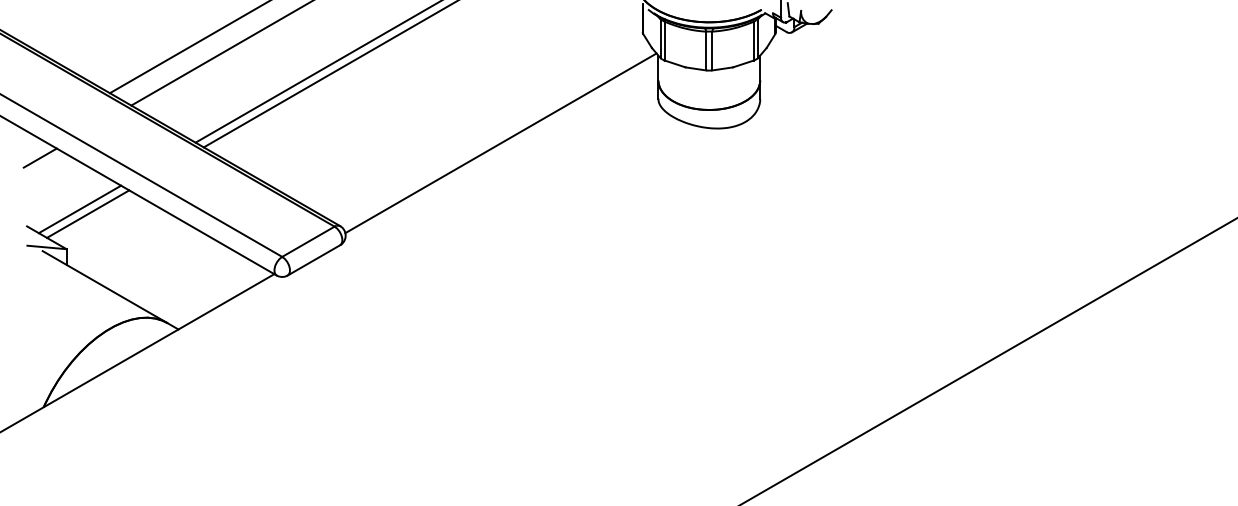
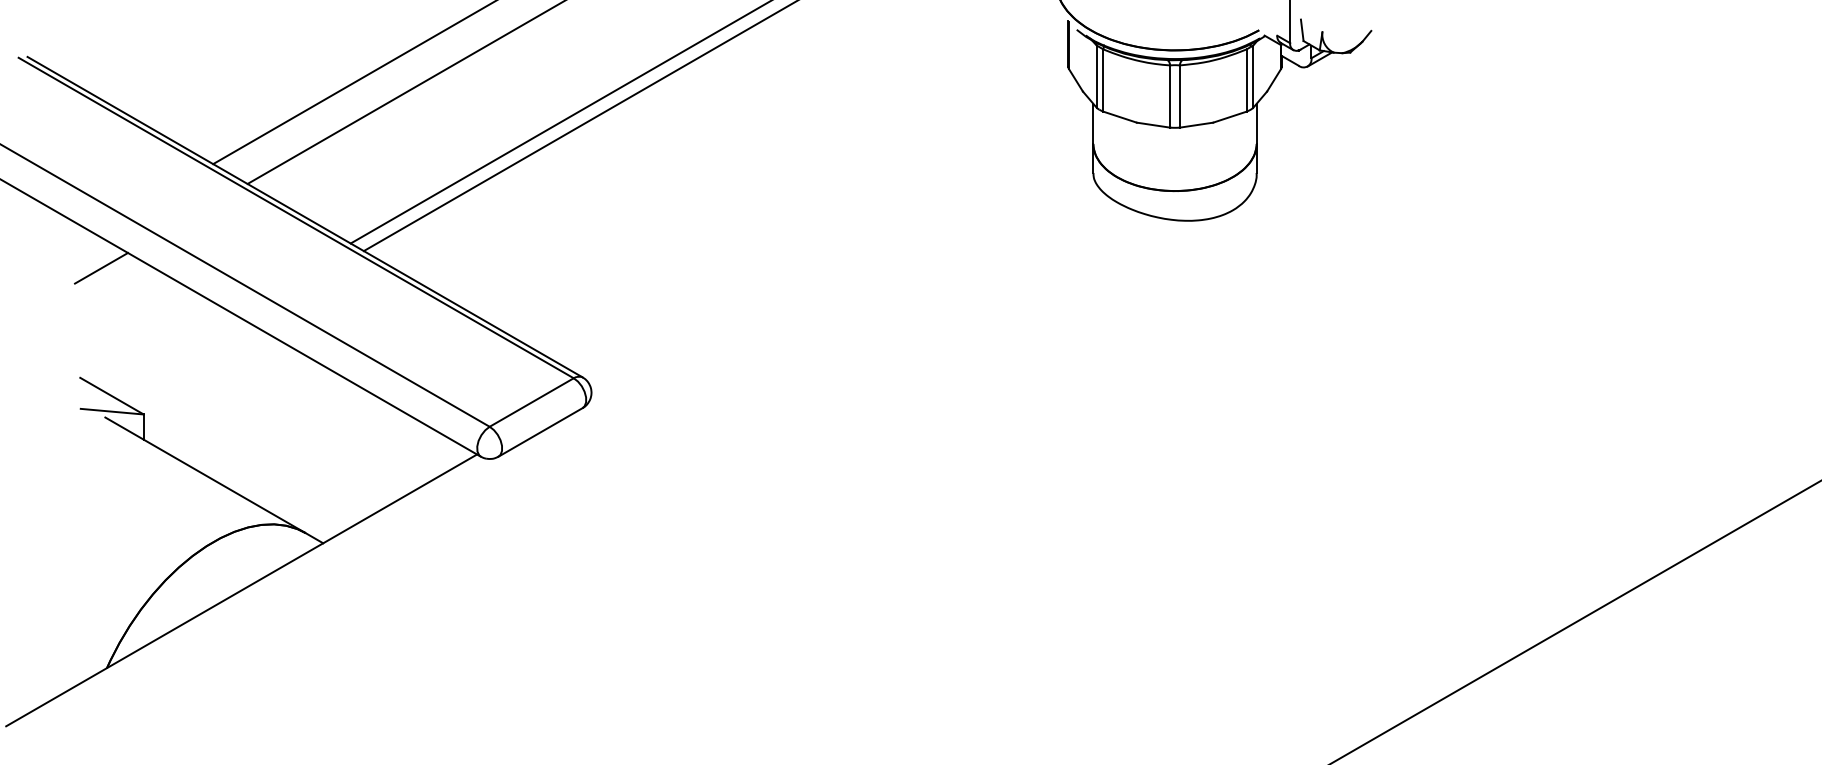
line: (500, 143) -> (839, 244), removed
line: (79, 209) -> (164, 350), removed
line: (88, 213) -> (178, 357), removed

